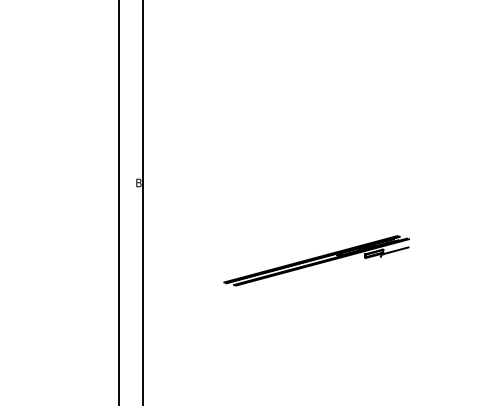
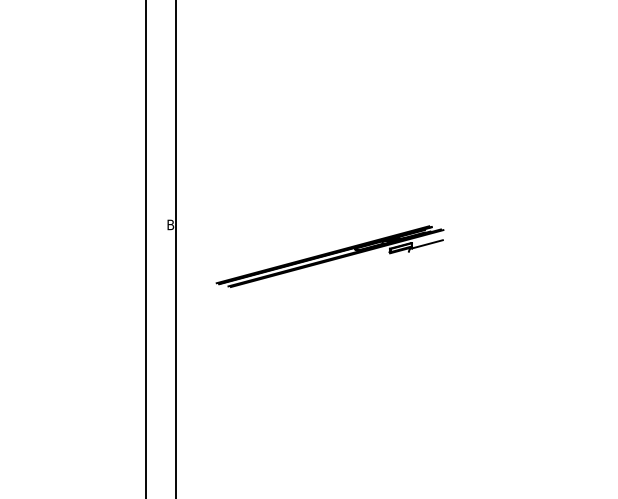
part: (316, 260) -> (329, 256), moved

